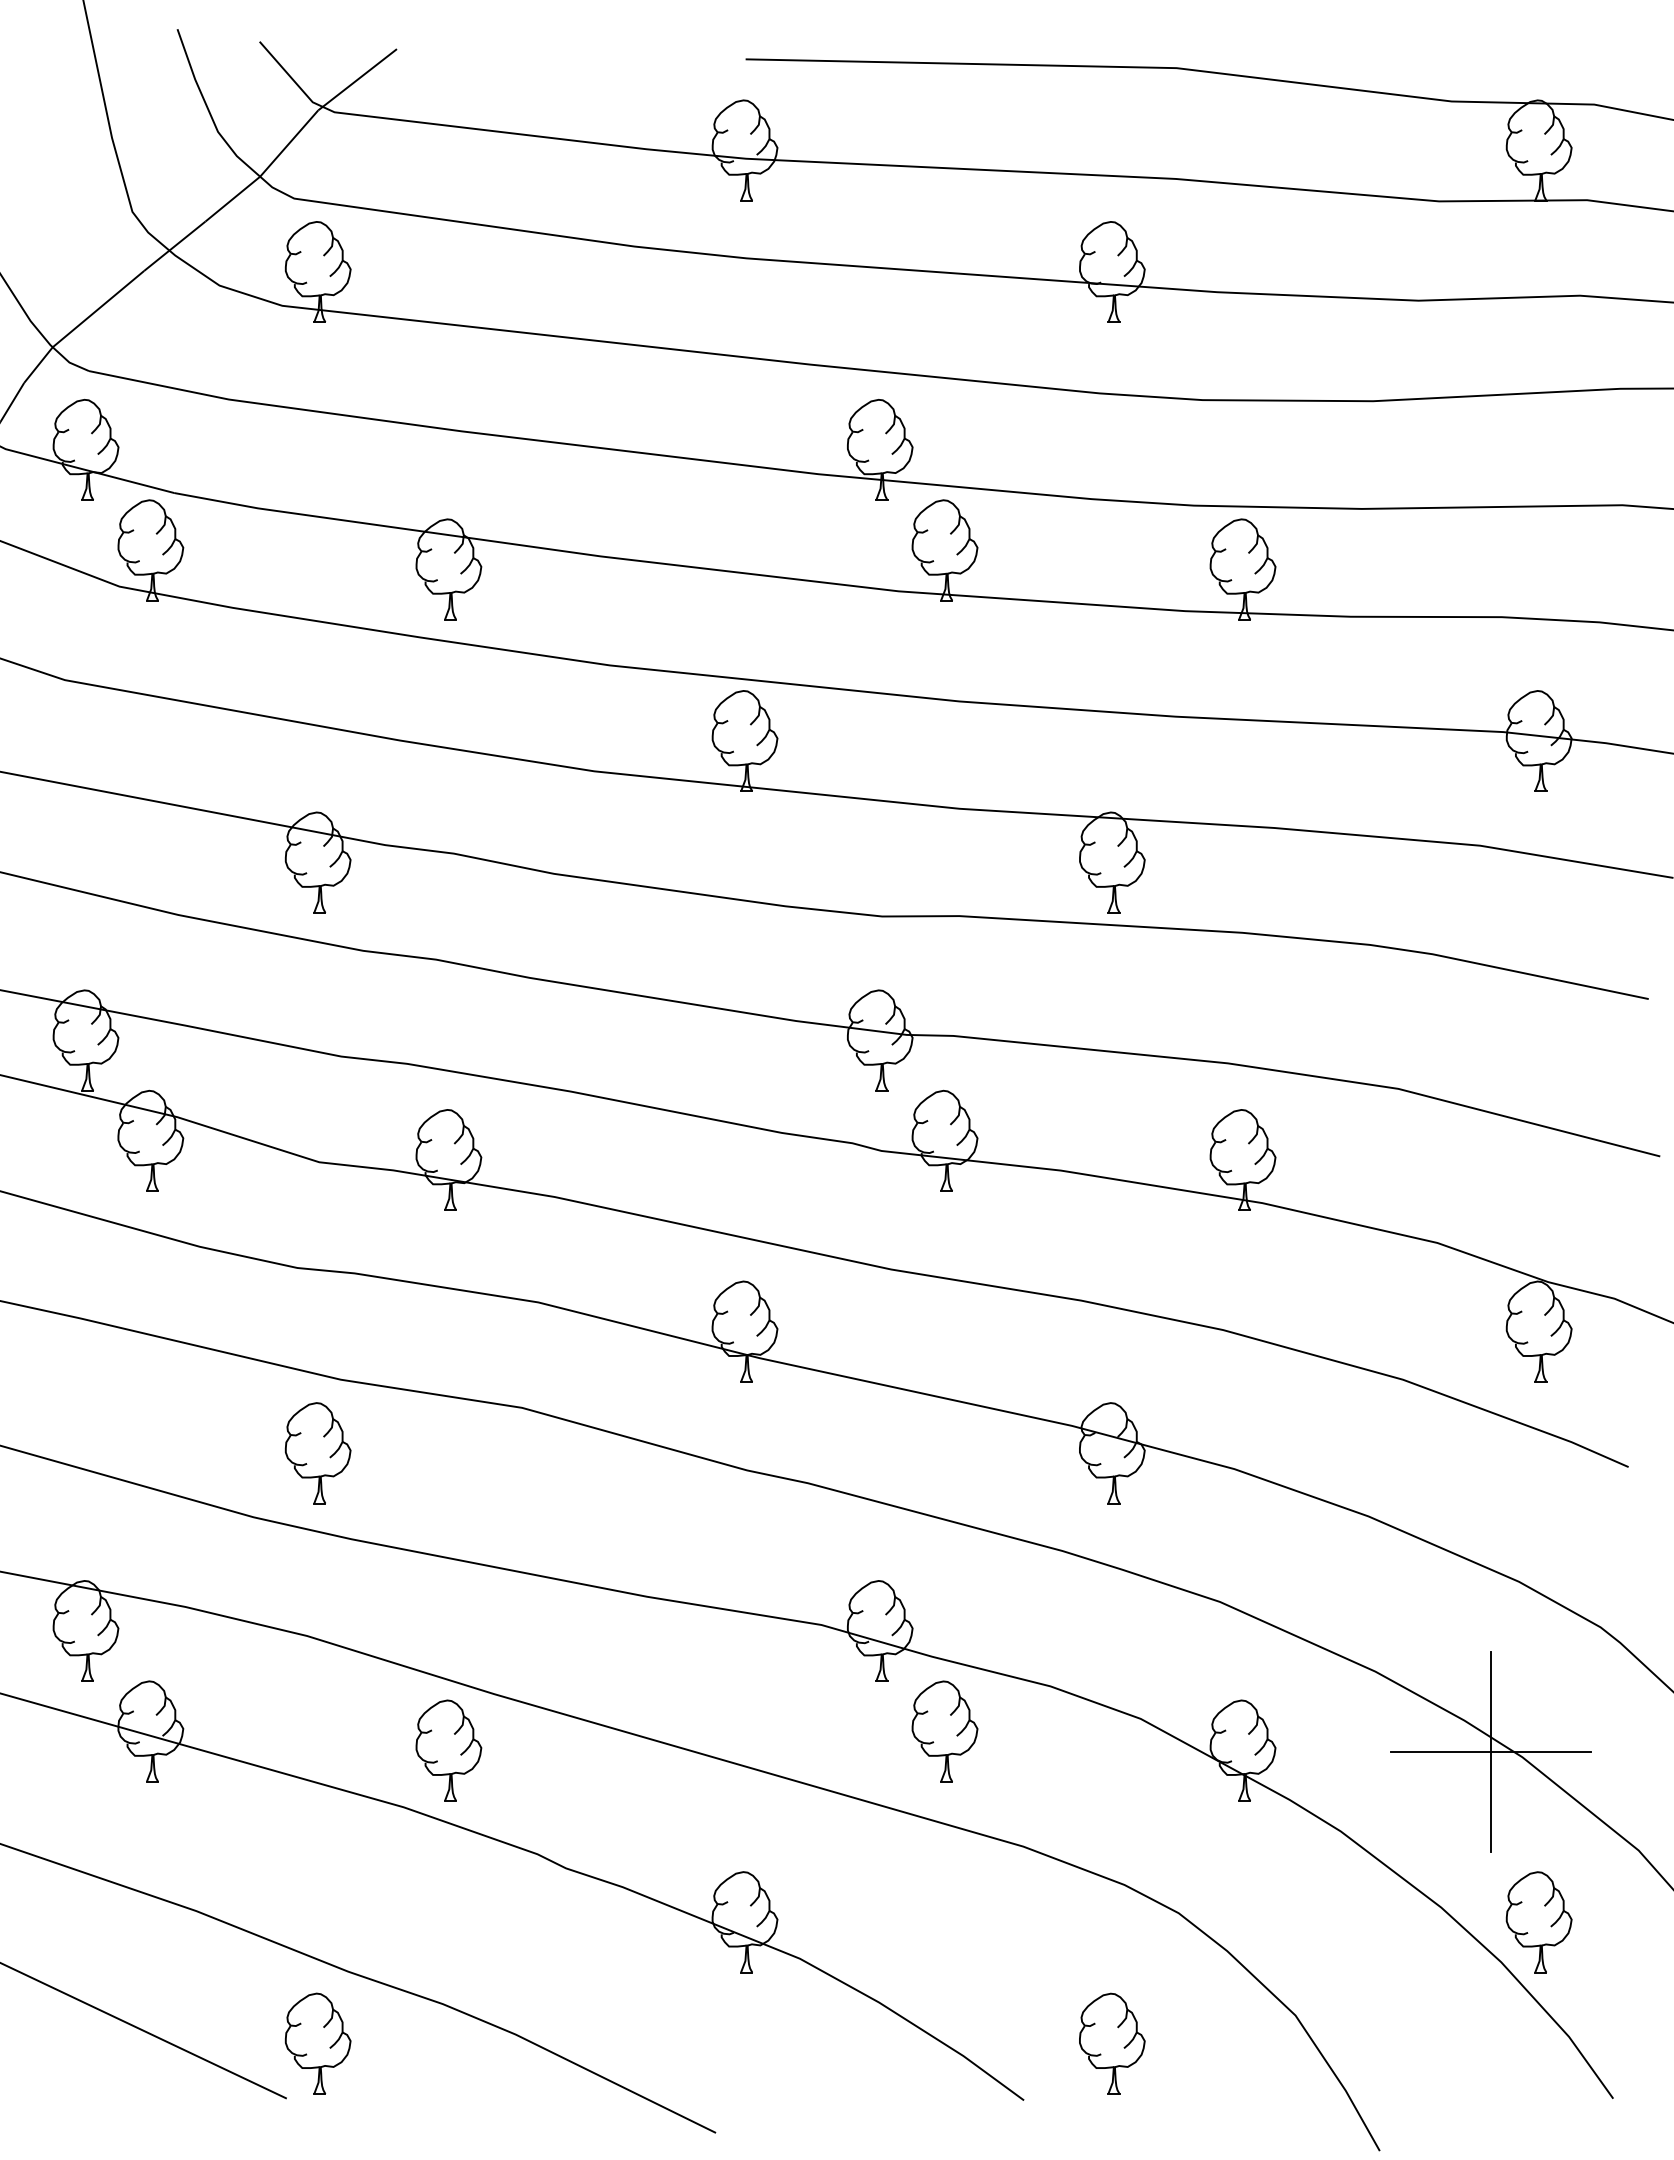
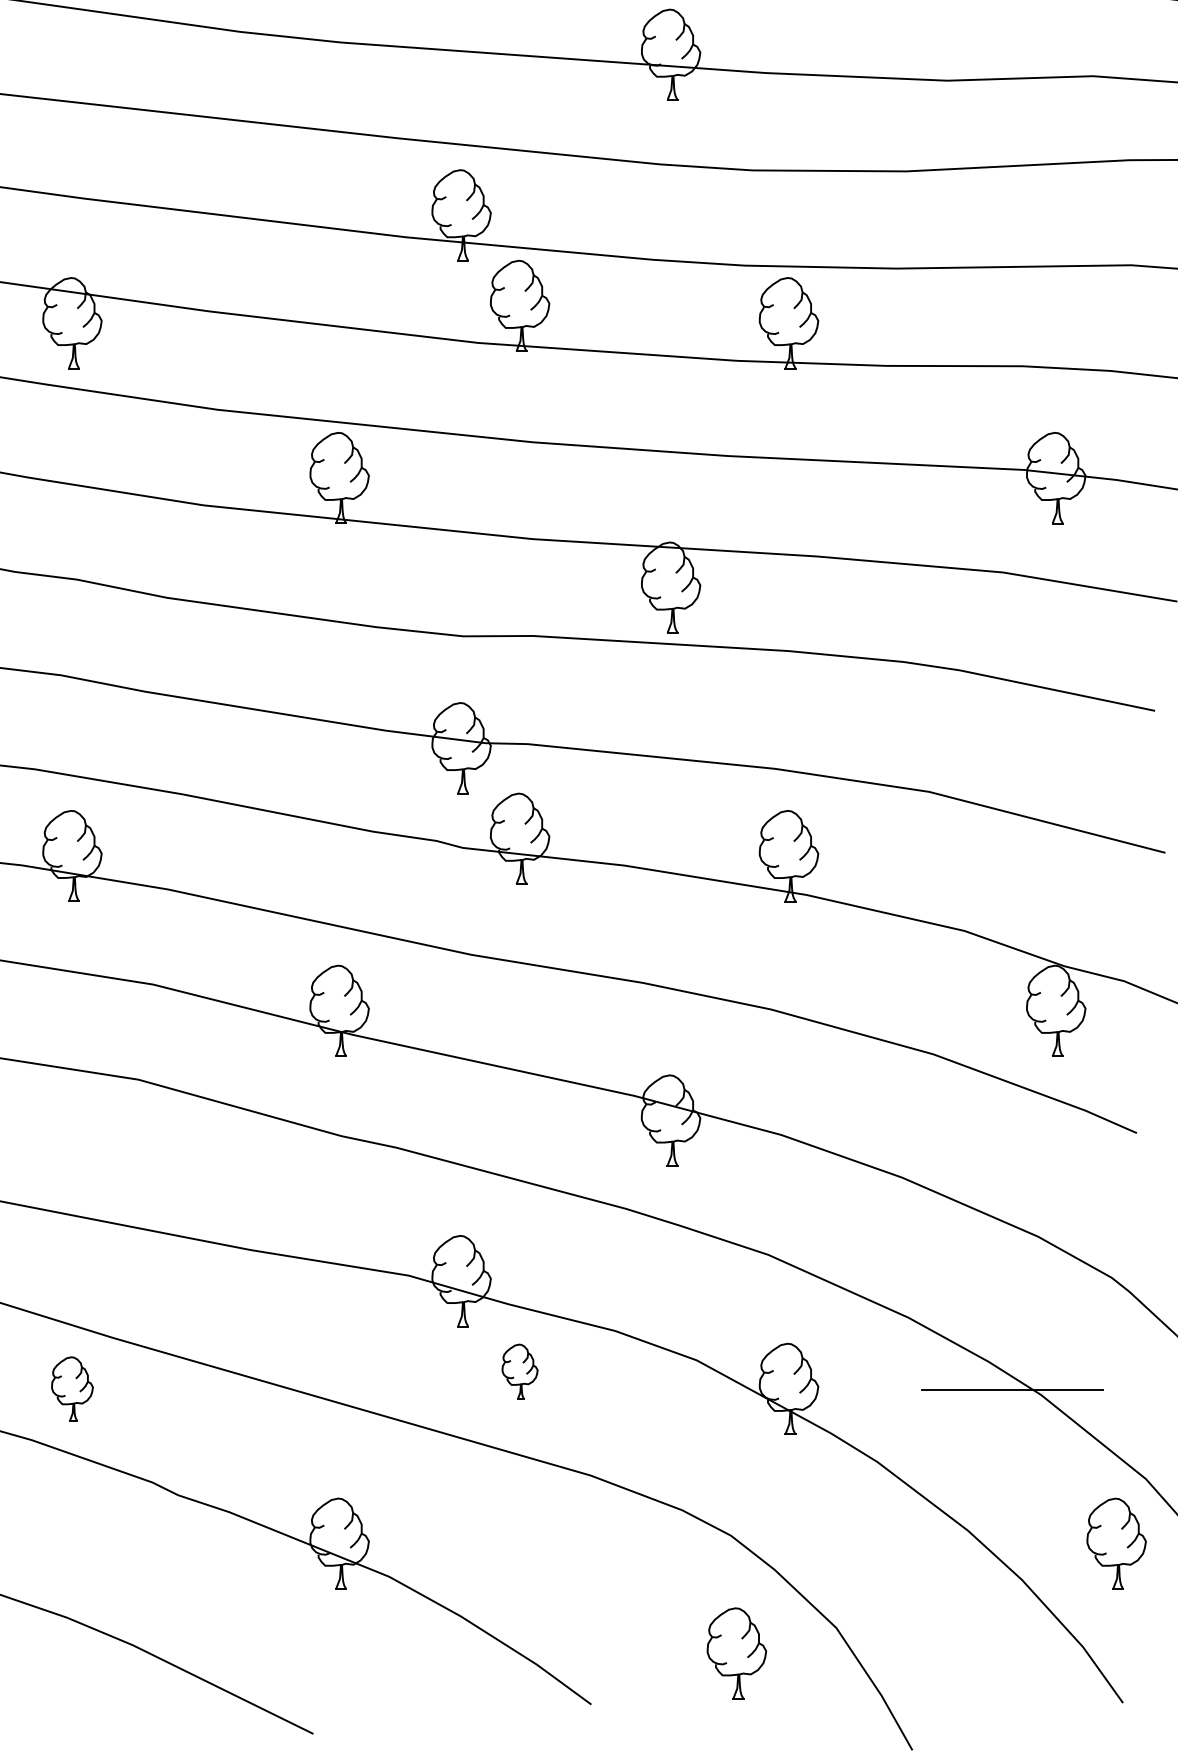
part: (944, 1731) -> (519, 1371), size x0.6
part: (448, 1750) -> (72, 1388), size x0.7
line: (1491, 1752) -> (1013, 1390), removed
part: (1538, 1922) -> (1116, 1544), moved
part: (1112, 2043) -> (737, 1653), moved

